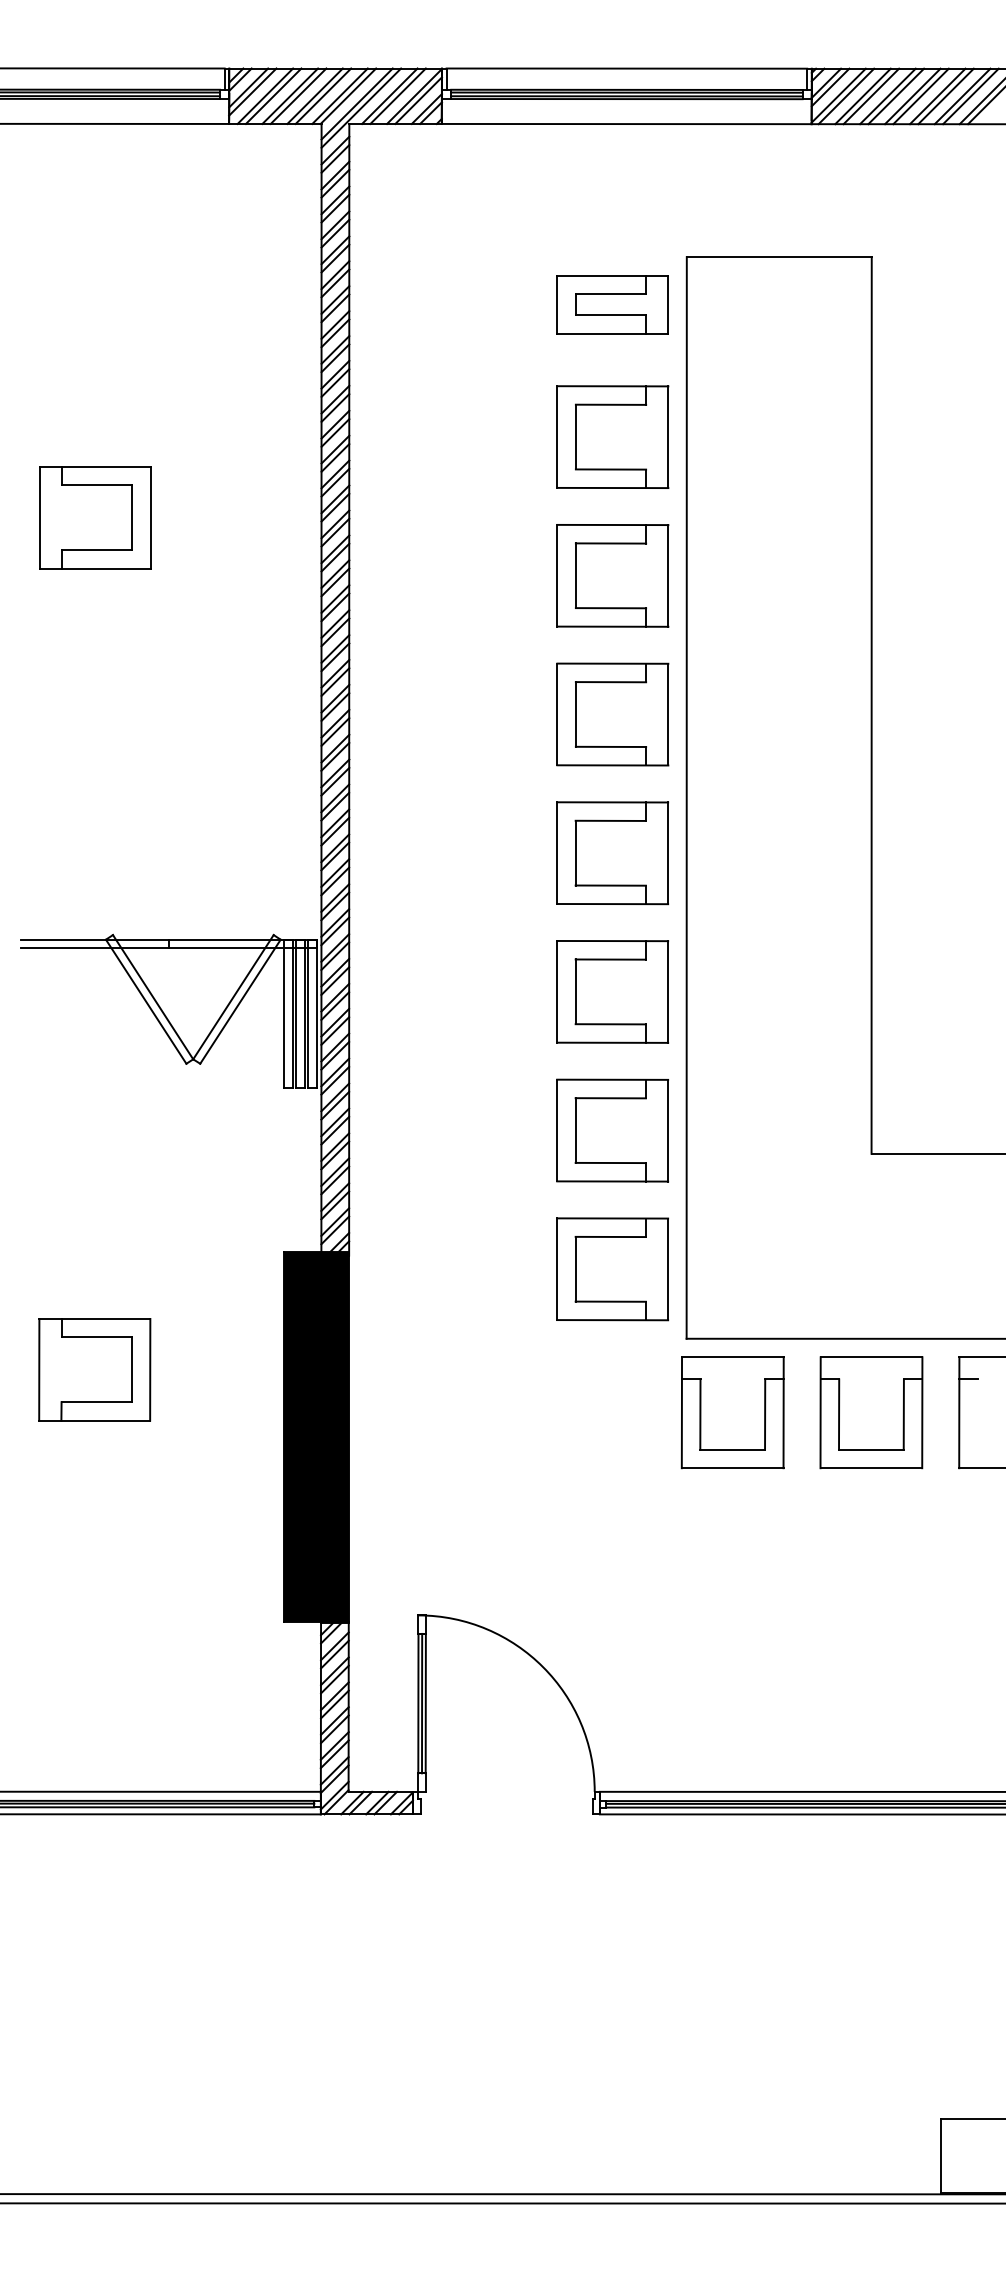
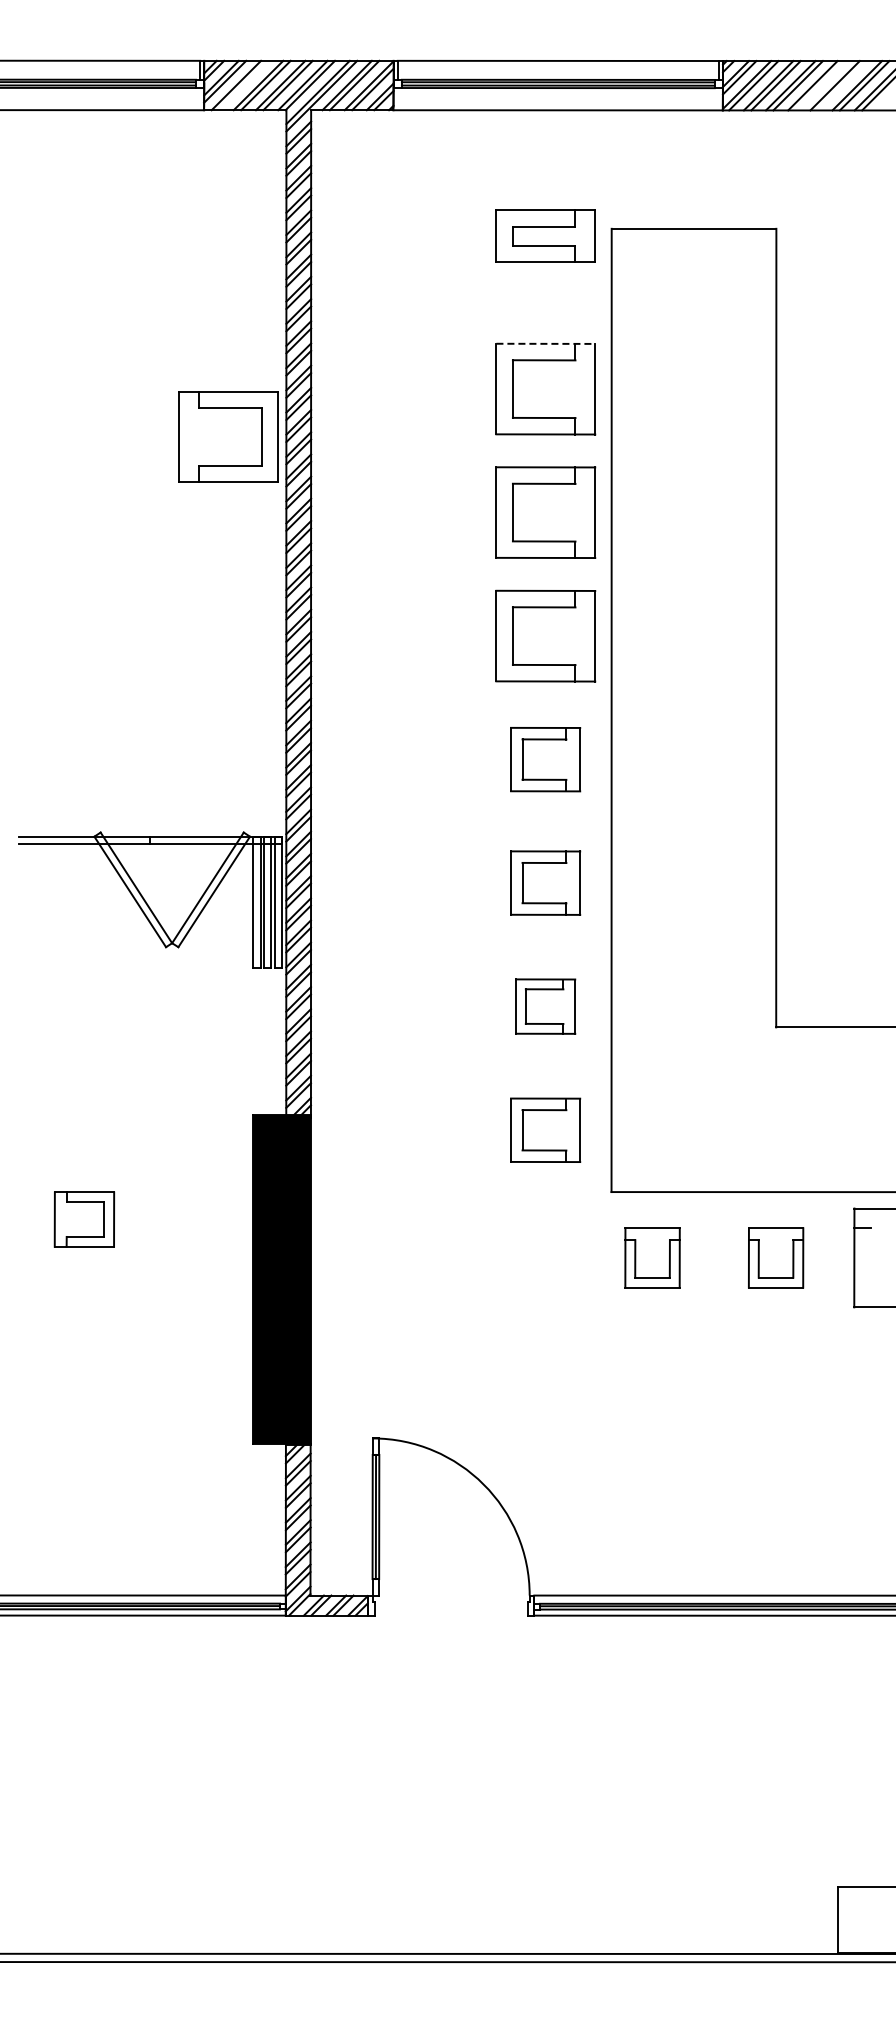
line: (273, 96) -> (243, 85), removed
line: (921, 96) -> (820, 85), removed
line: (945, 96) -> (842, 85), removed
part: (612, 303) -> (545, 235), moved
line: (613, 385) -> (546, 343), solid -> dashed
part: (94, 517) -> (228, 436), moved
part: (612, 853) -> (545, 759), size x0.7
part: (612, 991) -> (545, 882), size x0.7
part: (612, 1130) -> (545, 1006), size x0.6
part: (612, 1269) -> (545, 1130), size x0.7
part: (94, 1369) -> (84, 1219), size x0.6
part: (732, 1412) -> (652, 1257), size x0.6
part: (870, 1412) -> (775, 1257), size x0.6

